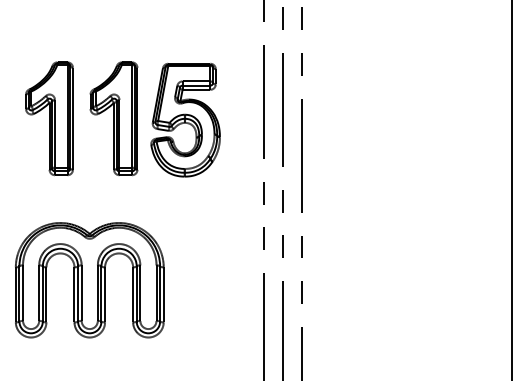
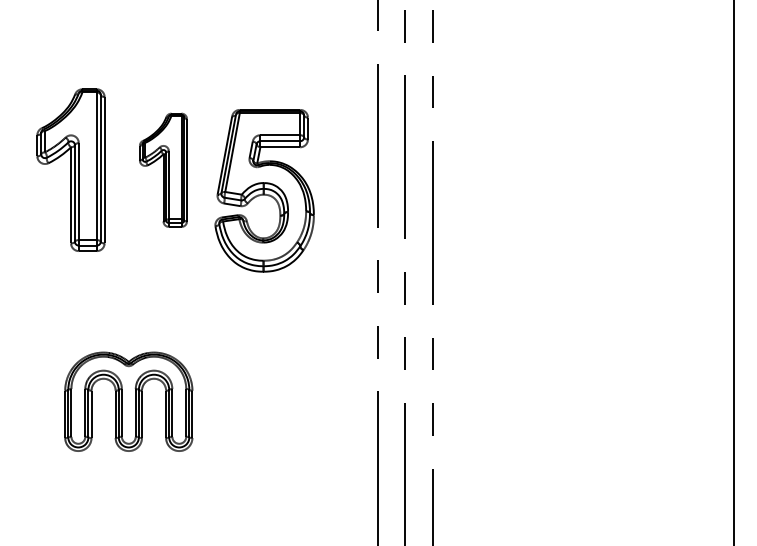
part: (113, 118) -> (162, 169), size x0.7
part: (185, 120) -> (264, 191), moved
part: (89, 280) -> (128, 402), size x0.6

